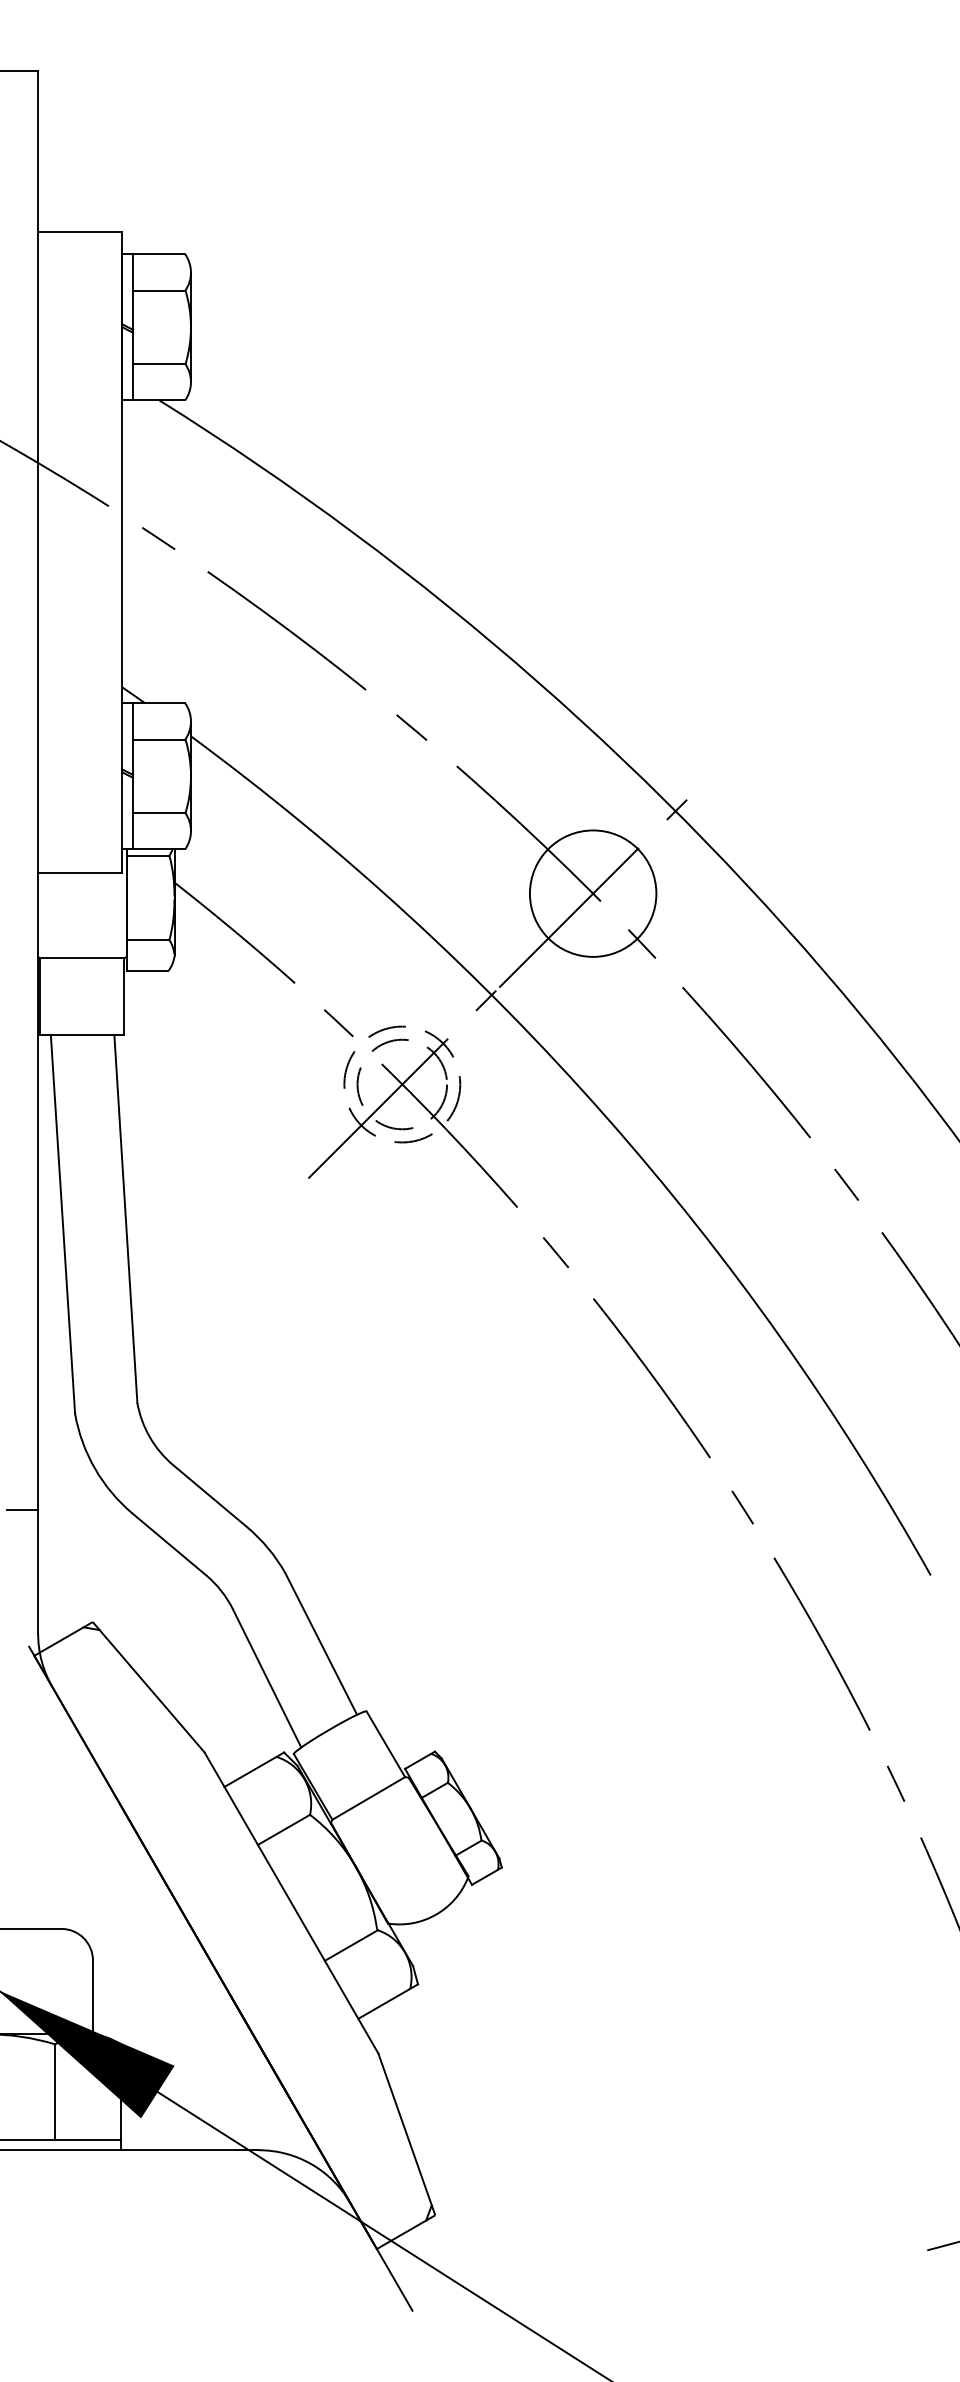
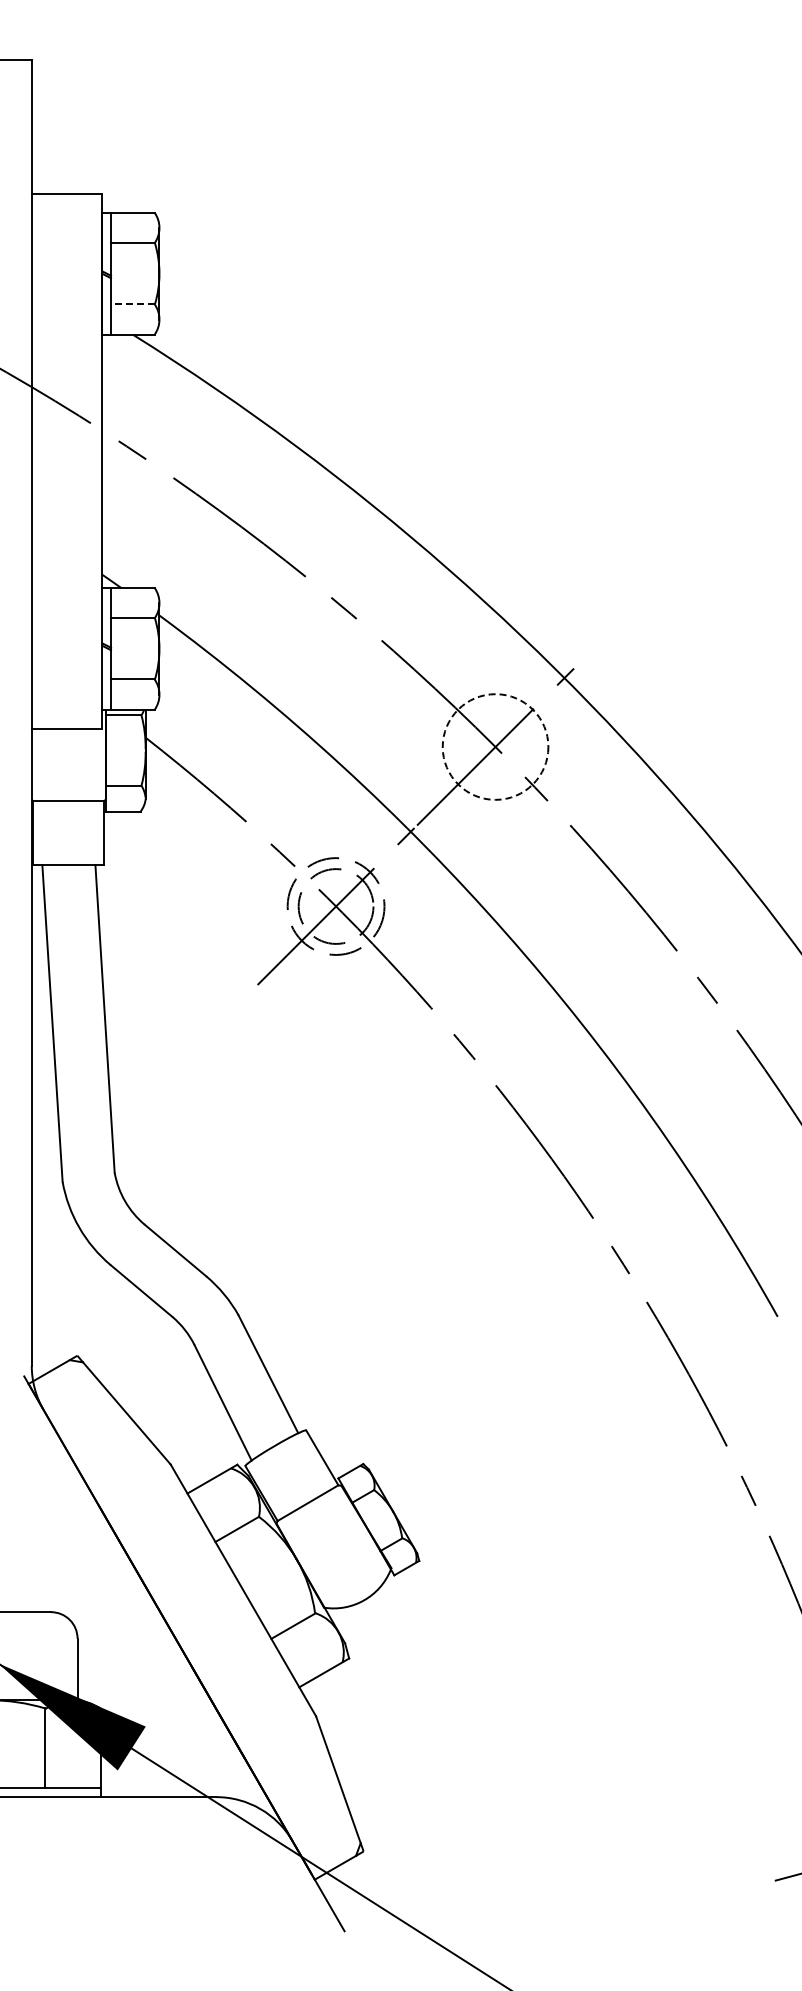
line: (159, 364) -> (133, 304), solid -> dashed
circle: (593, 893) -> (495, 746), solid -> dashed
line: (22, 1509) -> (18, 1261), removed

